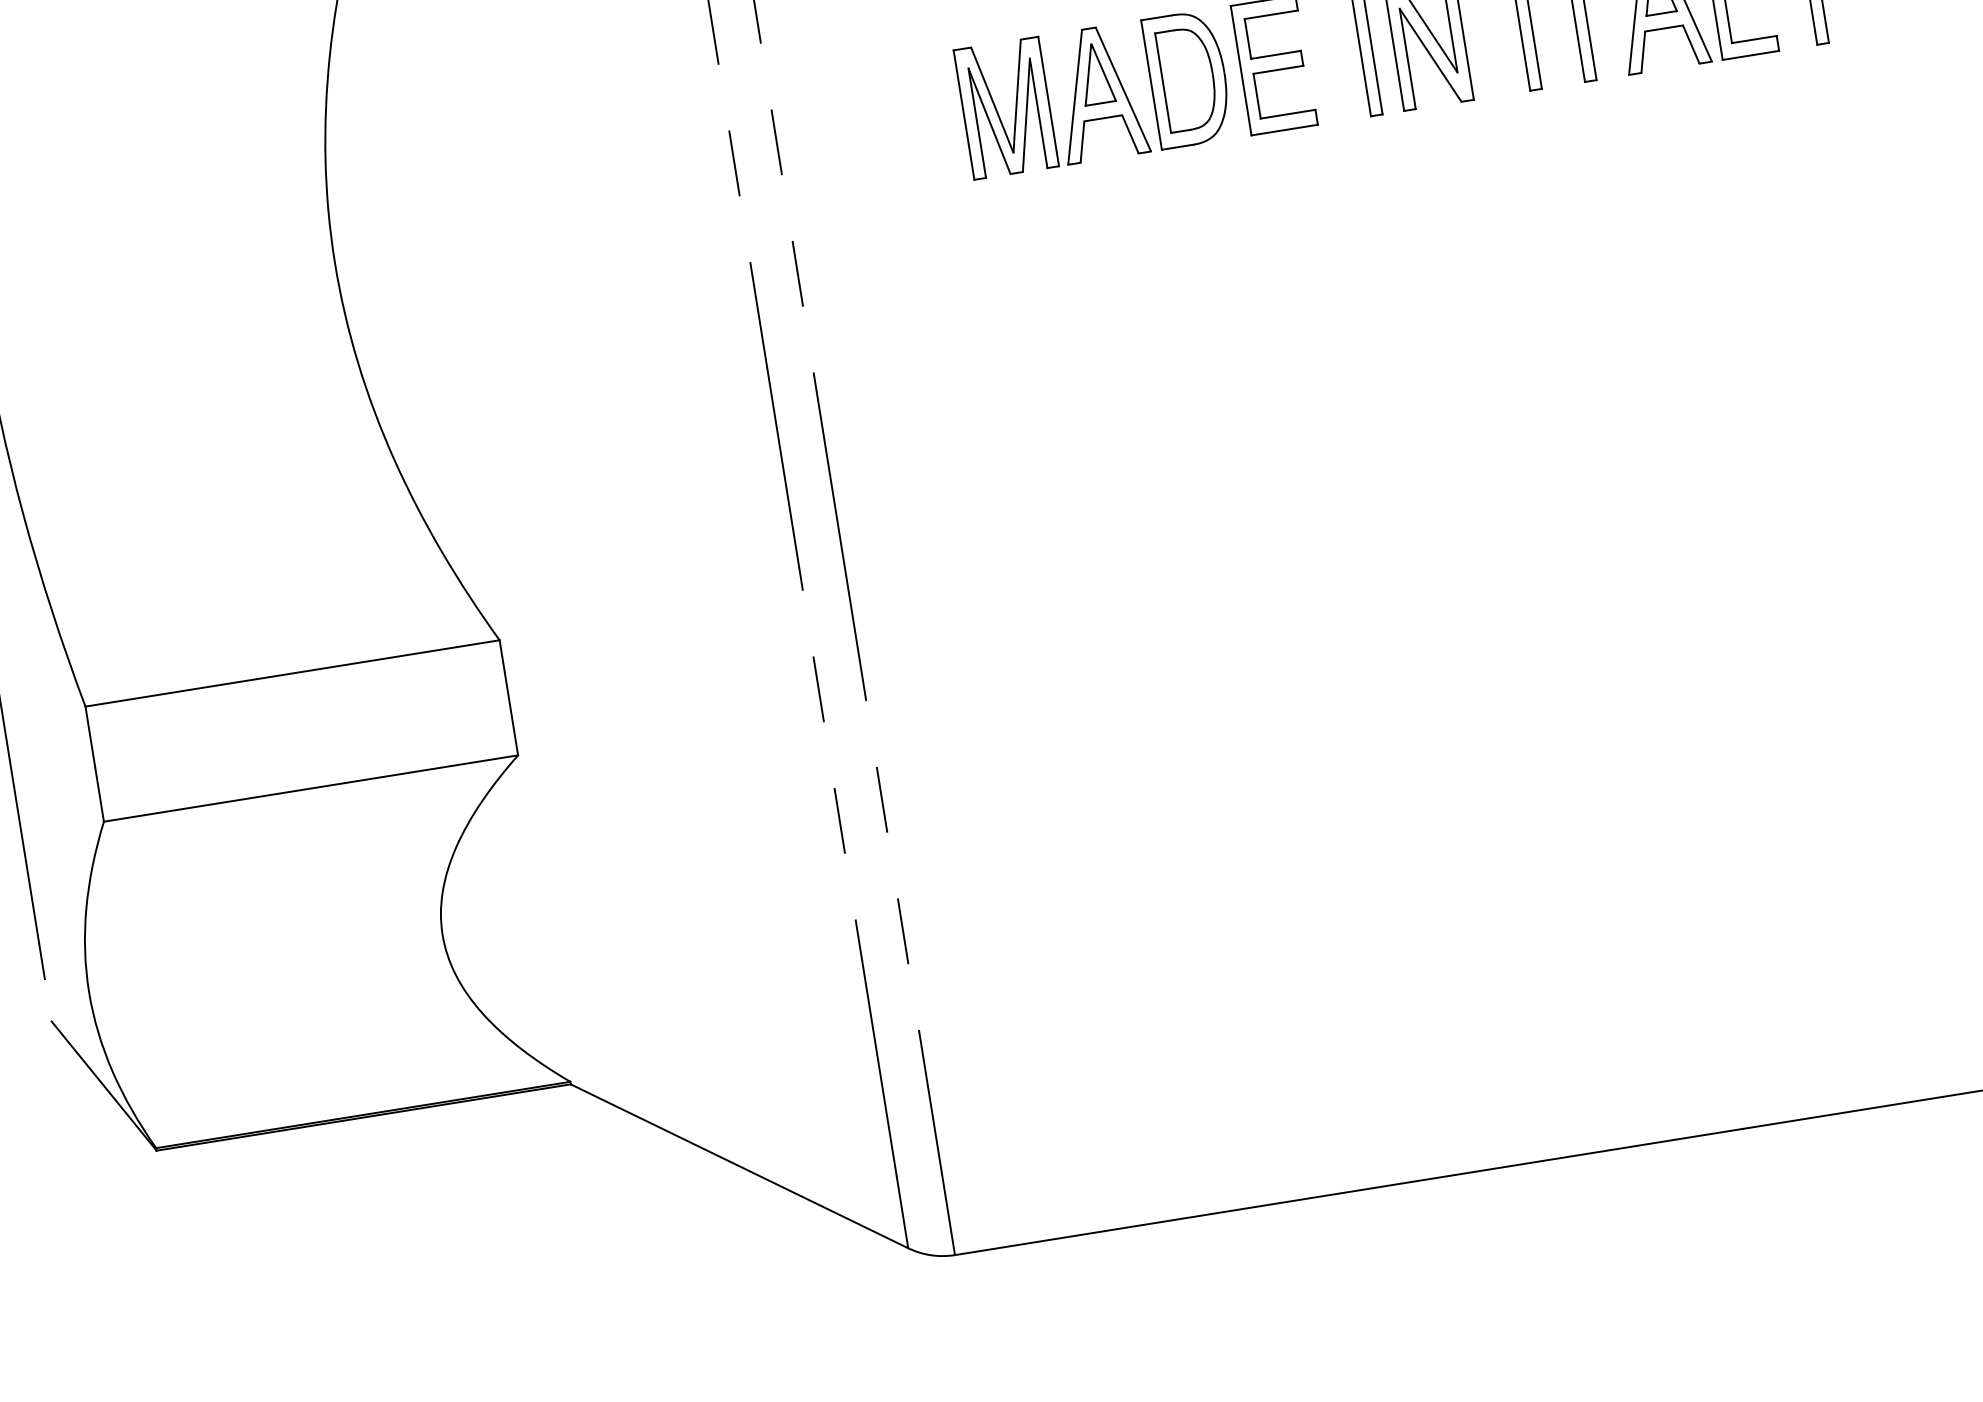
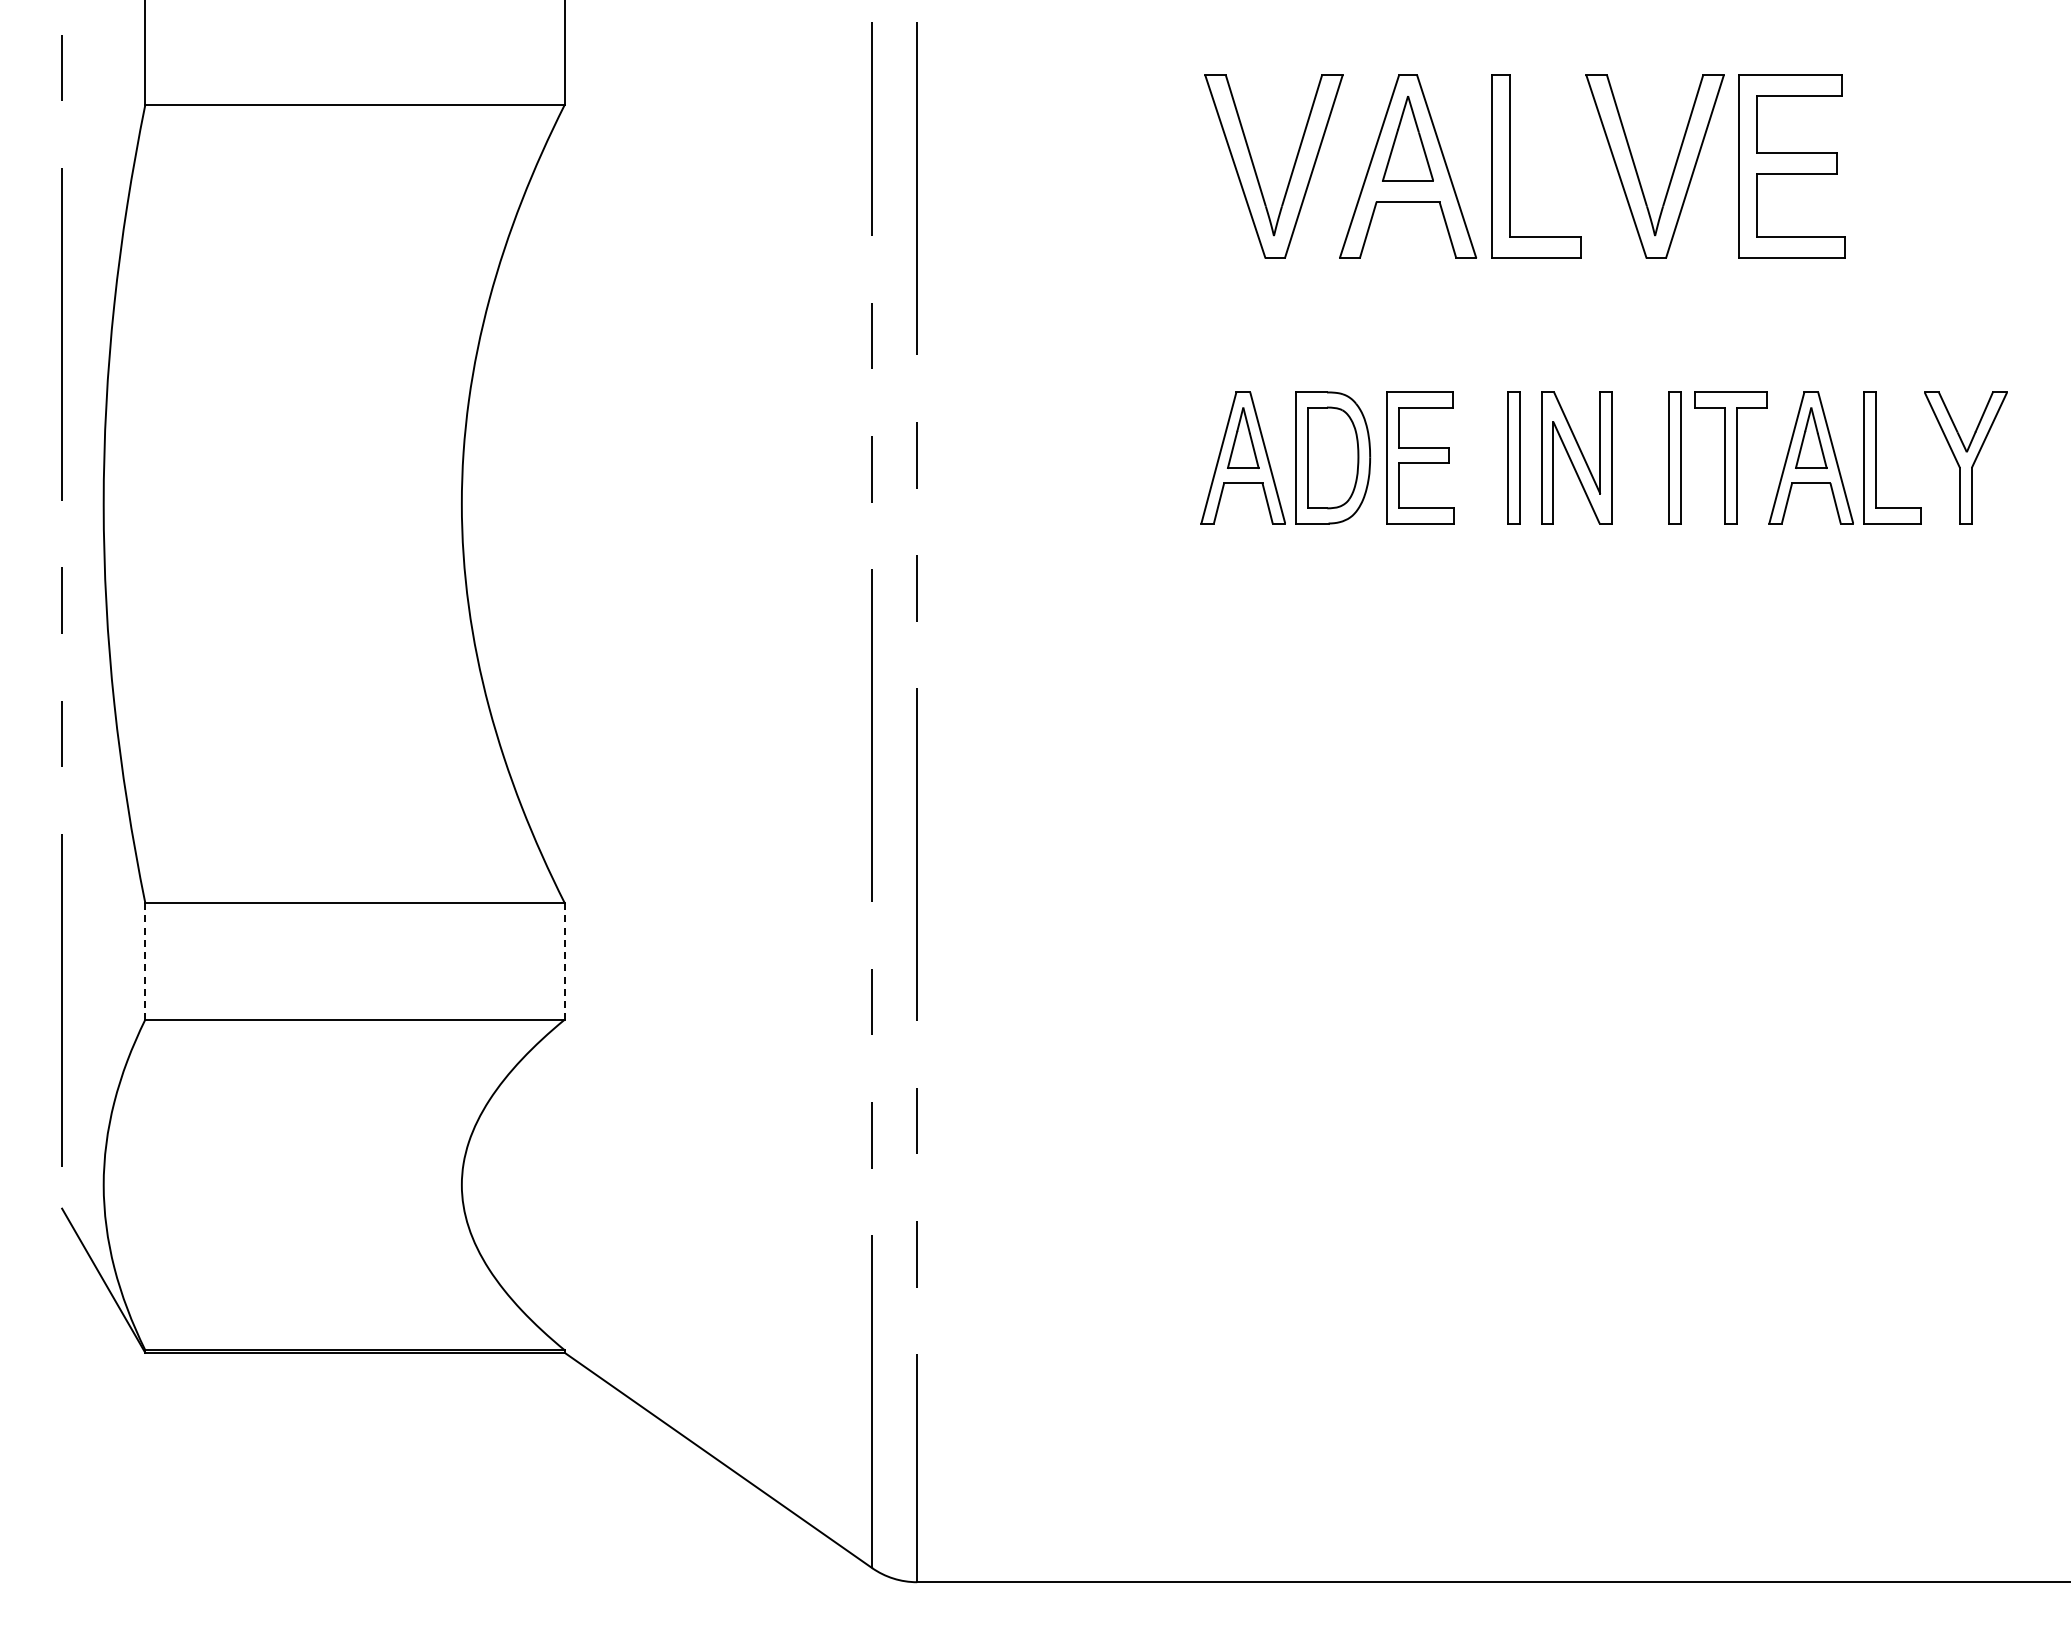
part: (997, 111) -> (1140, 459), removed
line: (508, 697) -> (564, 961), solid -> dashed
line: (94, 764) -> (145, 961), solid -> dashed

